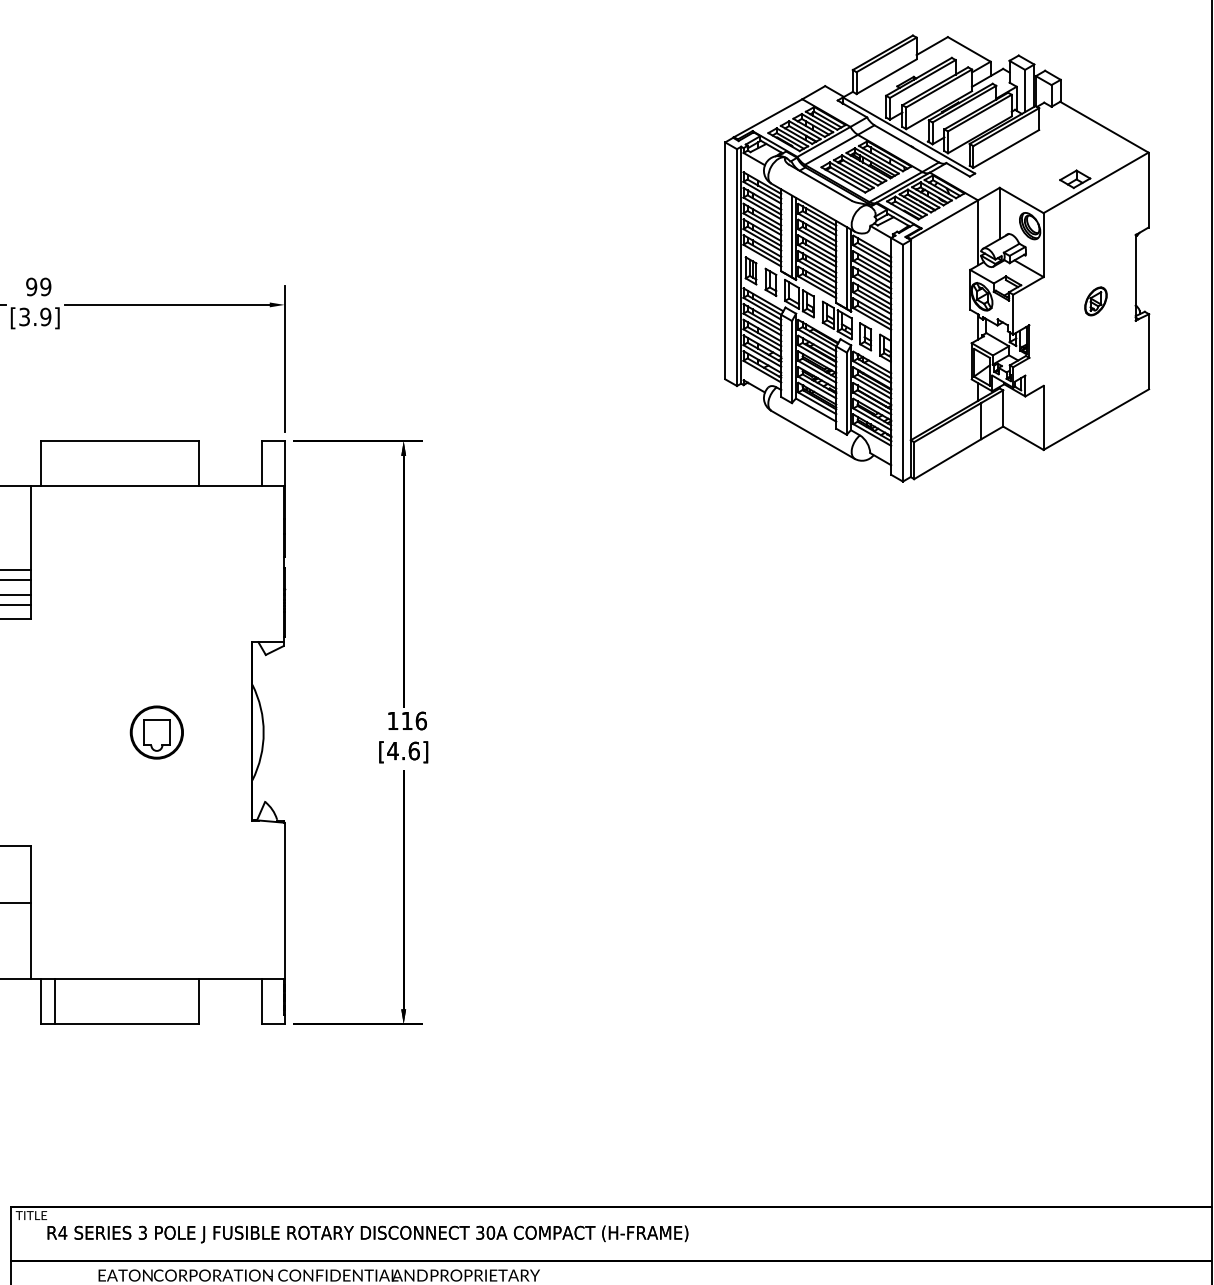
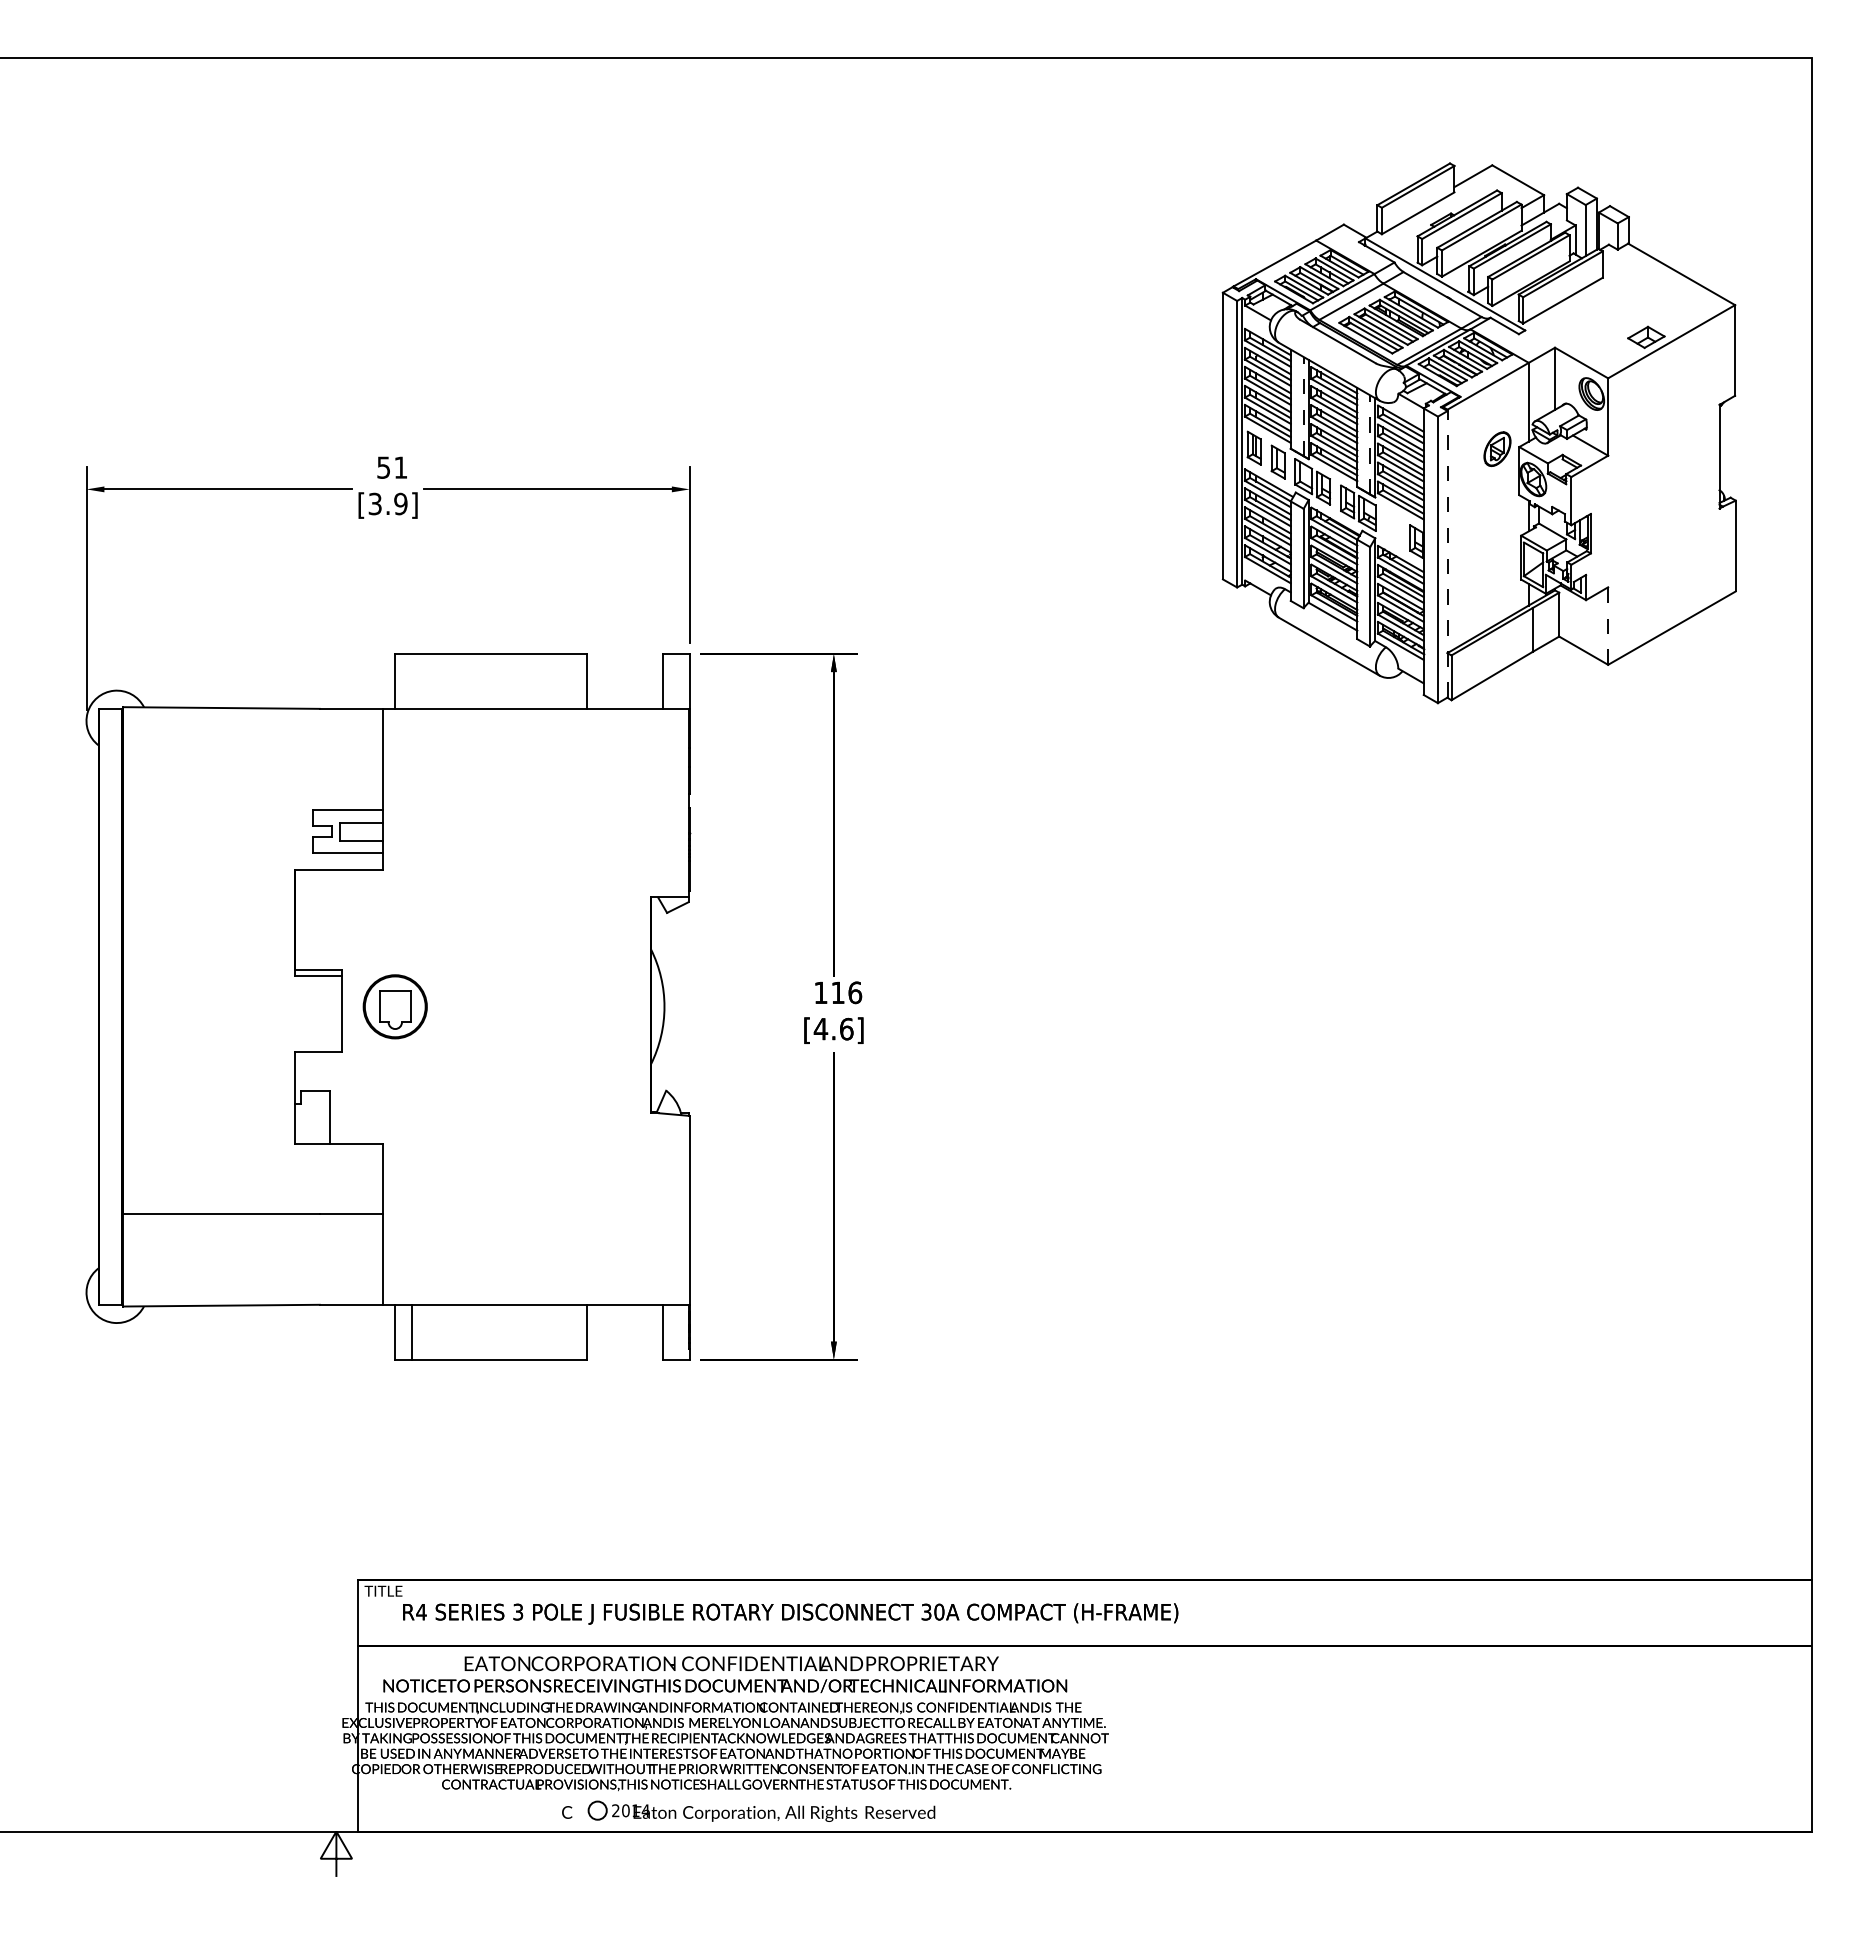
line: (791, 236) -> (1303, 406), solid -> dashed
line: (847, 267) -> (1370, 444), solid -> dashed
text: (38, 286) -> (392, 467), 99 -> 51
part: (1095, 300) -> (1497, 448), moved
part: (865, 336) -> (1392, 527), removed
line: (910, 357) -> (1447, 553), solid -> dashed
line: (1043, 418) -> (1608, 626), solid -> dashed
part: (156, 732) -> (394, 1006), moved

